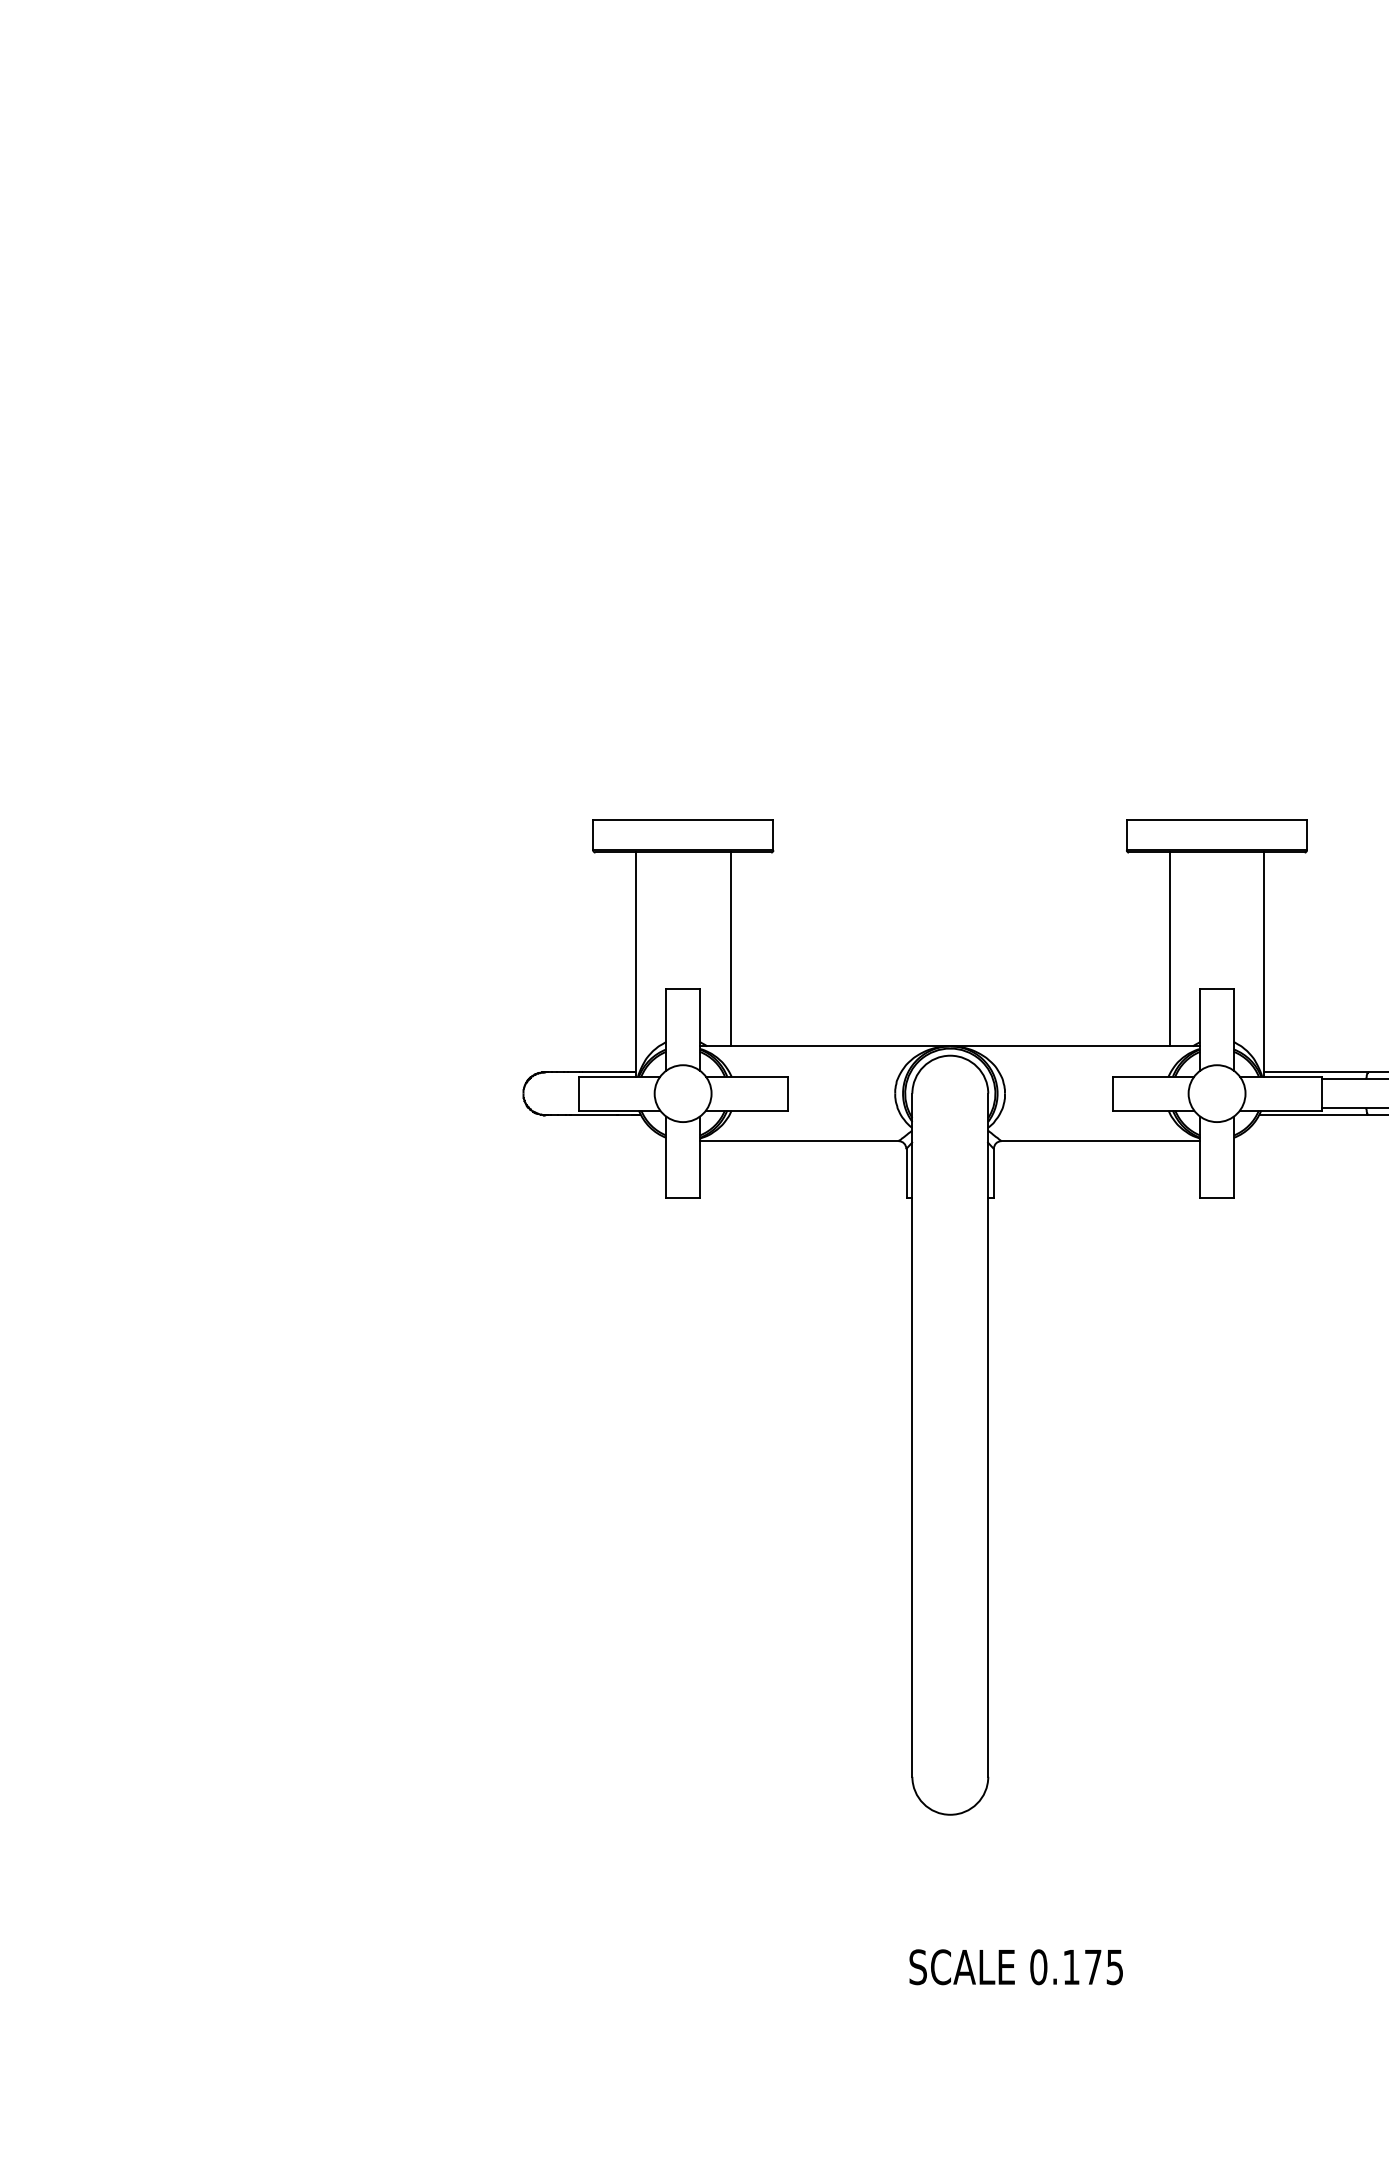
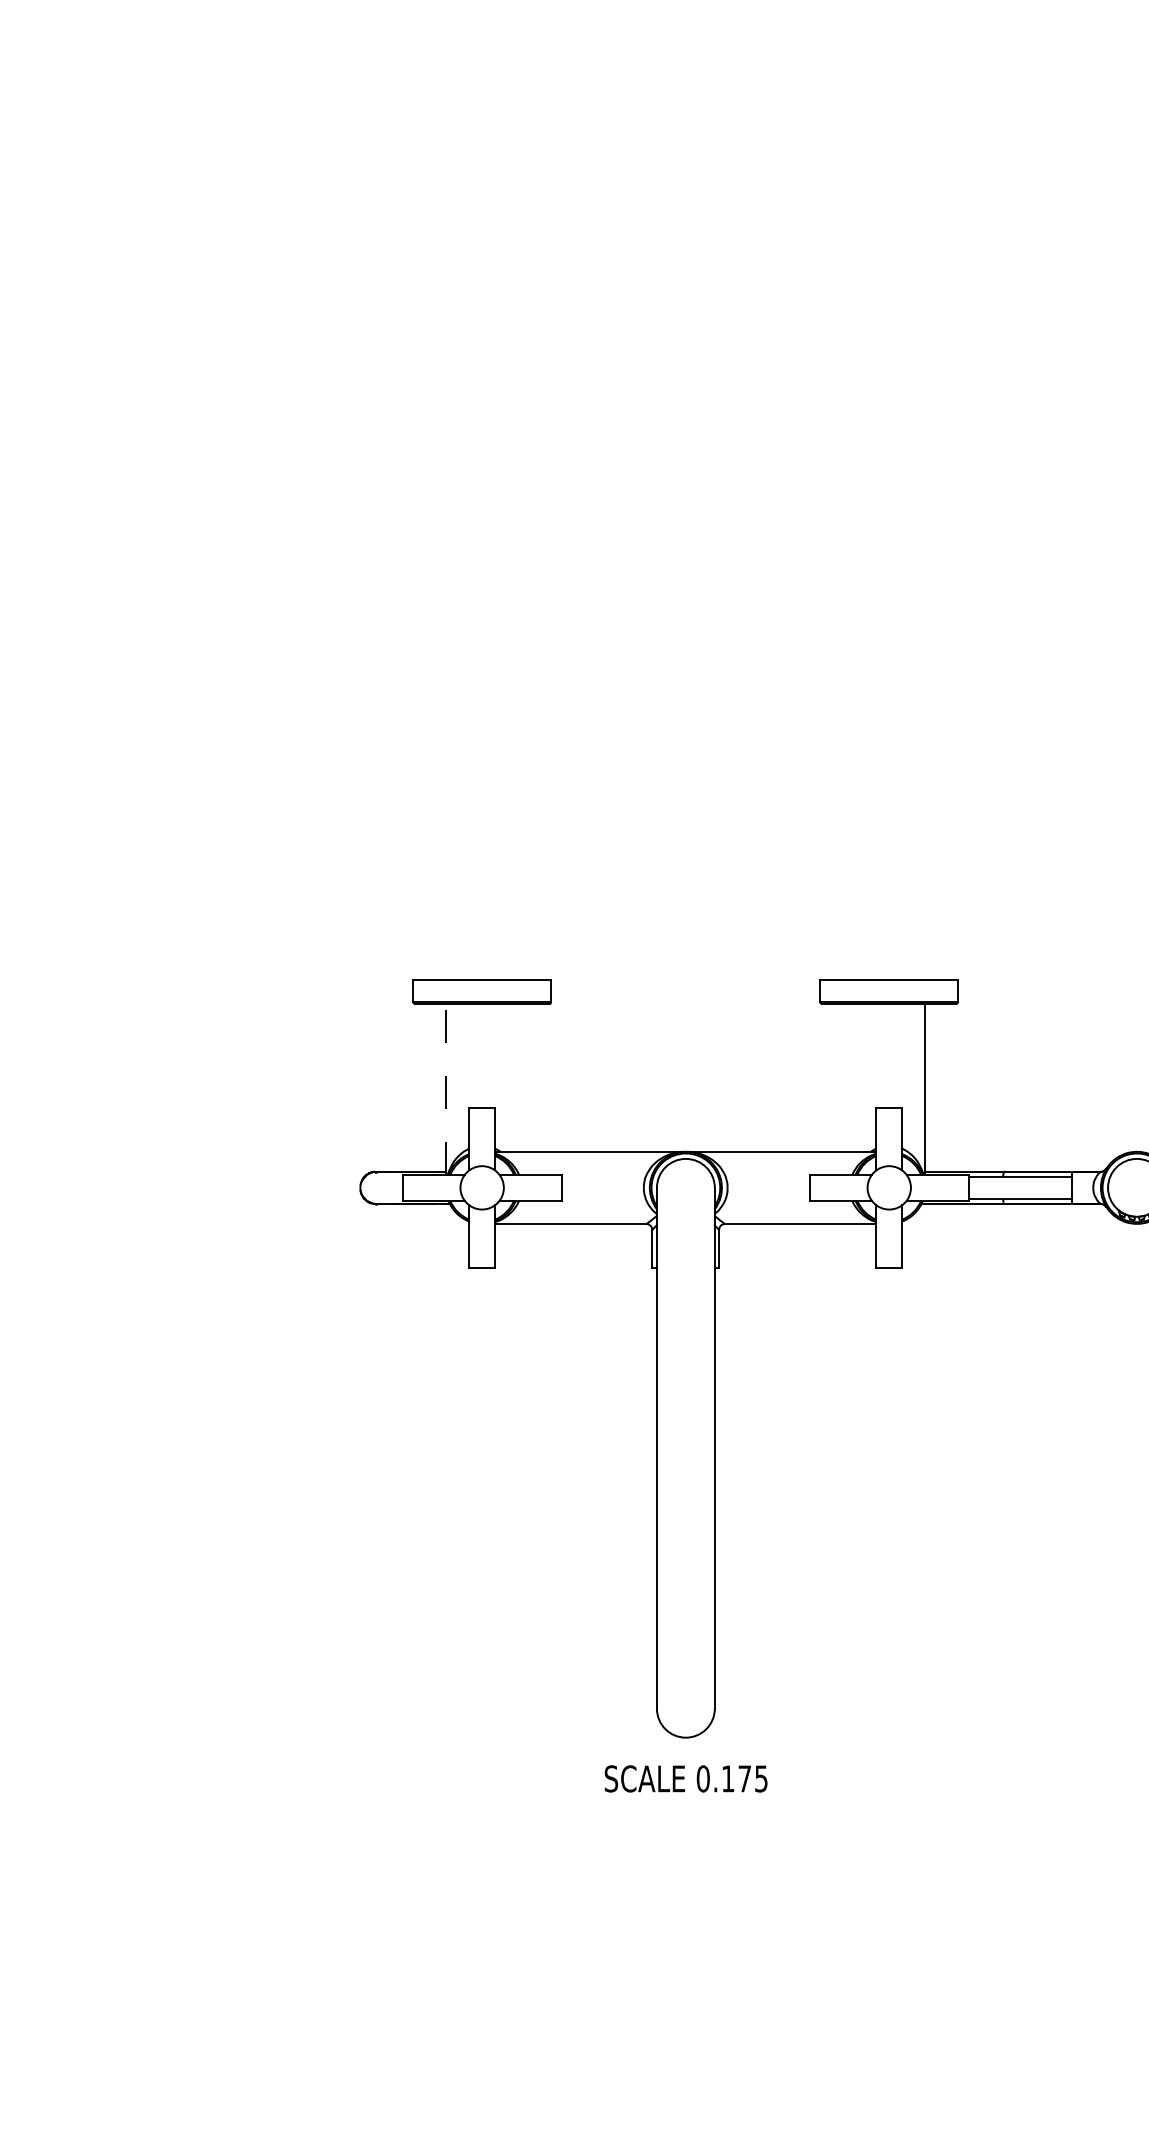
line: (730, 948) -> (518, 1077), removed
line: (1170, 948) -> (853, 1077), removed
line: (636, 963) -> (446, 1088), solid -> dashed
text: (1015, 1966) -> (685, 1778), moved

